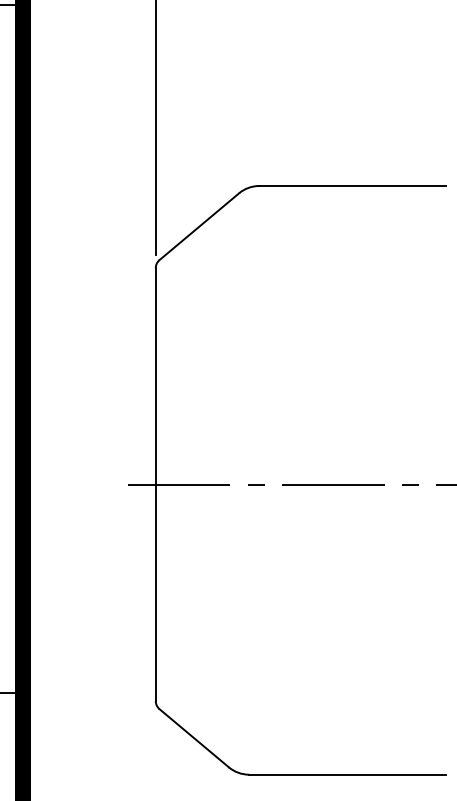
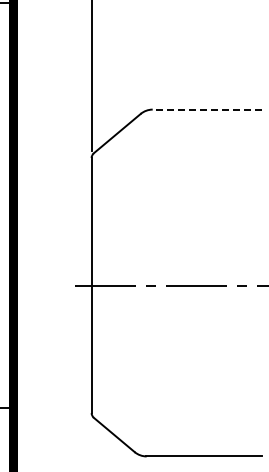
line: (352, 185) -> (207, 109), solid -> dashed

